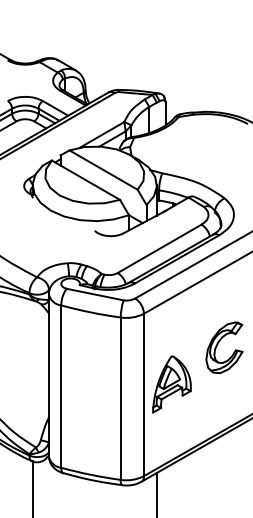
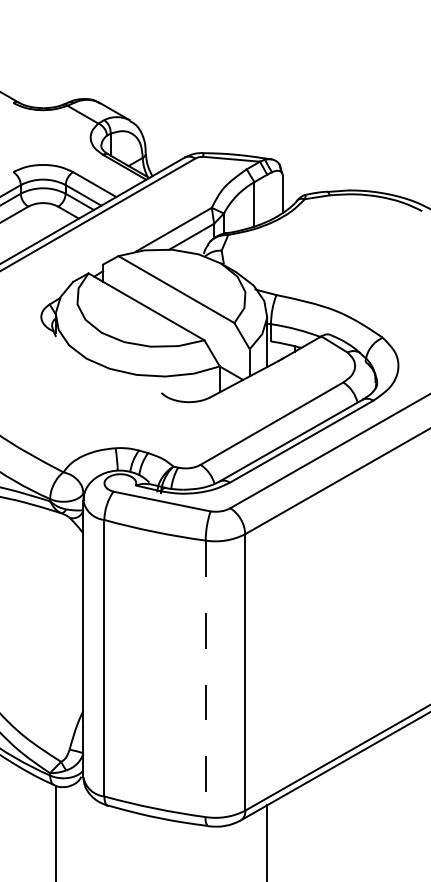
part: (218, 344) -> (372, 586), removed
part: (171, 384) -> (292, 654), removed
line: (120, 399) -> (205, 680), solid -> dashed

